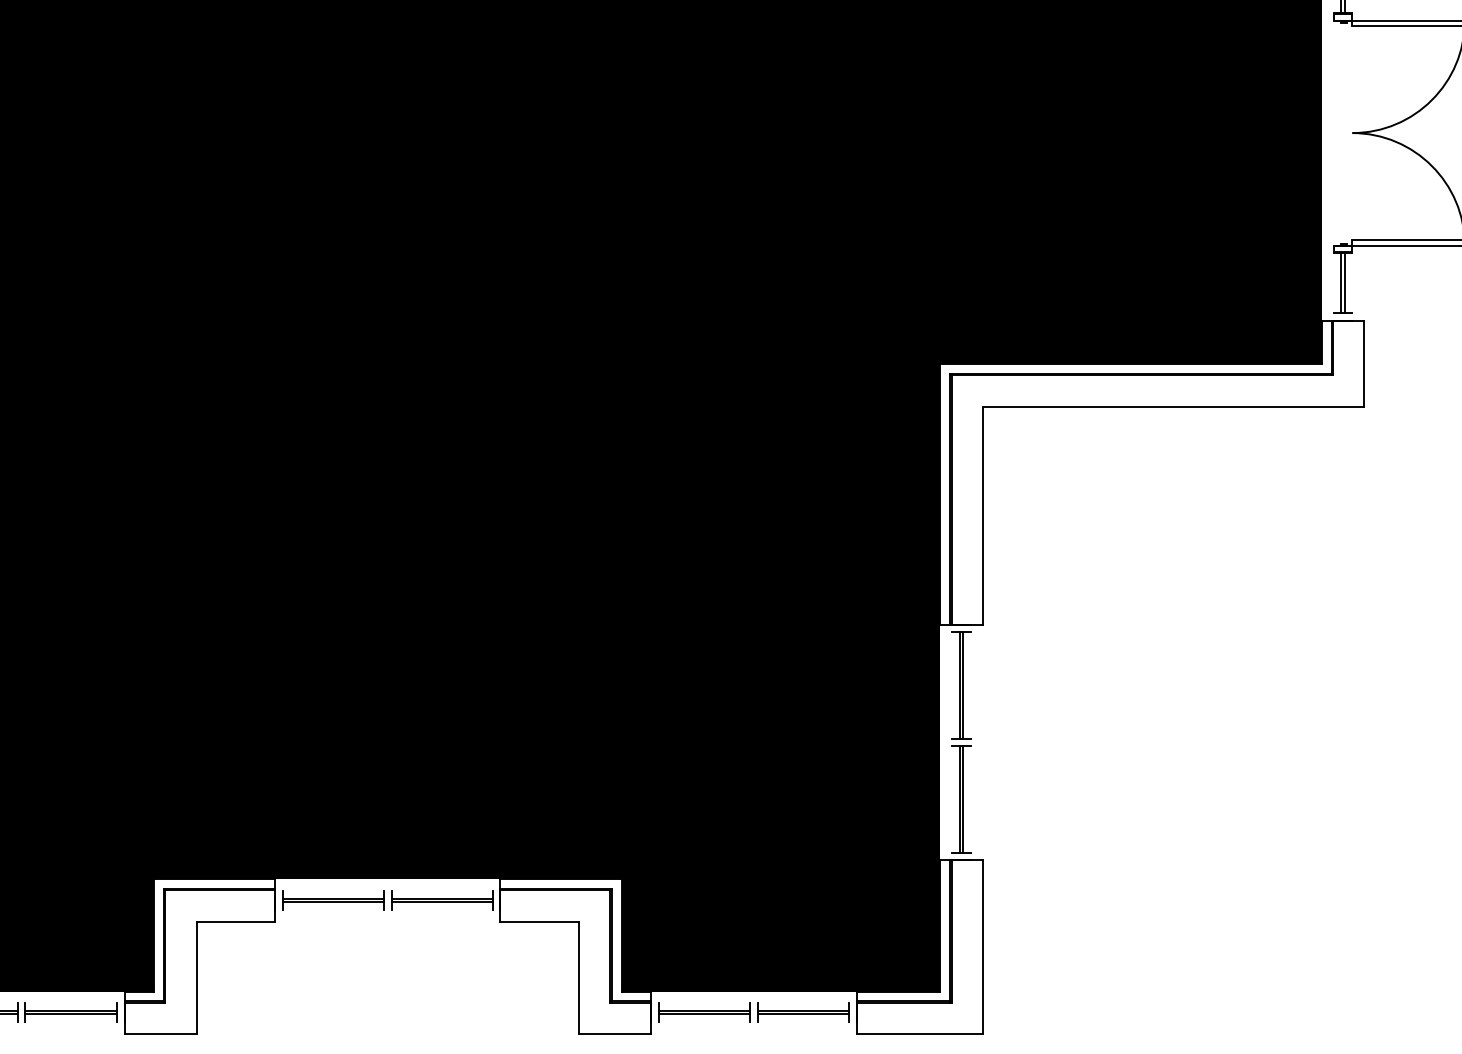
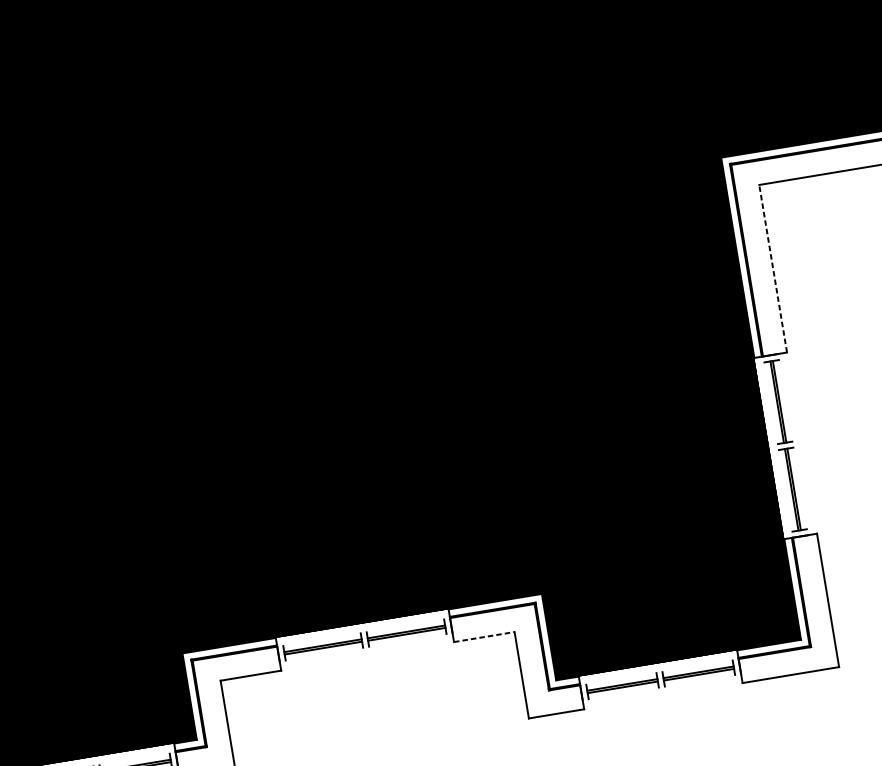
line: (982, 515) -> (772, 268), solid -> dashed
line: (540, 921) -> (484, 636), solid -> dashed

